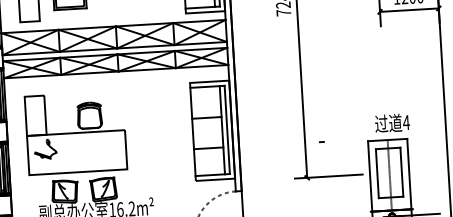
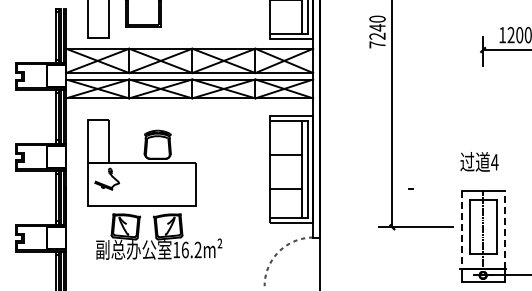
text: (392, 122) -> (479, 161), moved
line: (409, 173) -> (504, 229), solid -> dashed
line: (370, 176) -> (461, 229), solid -> dashed

